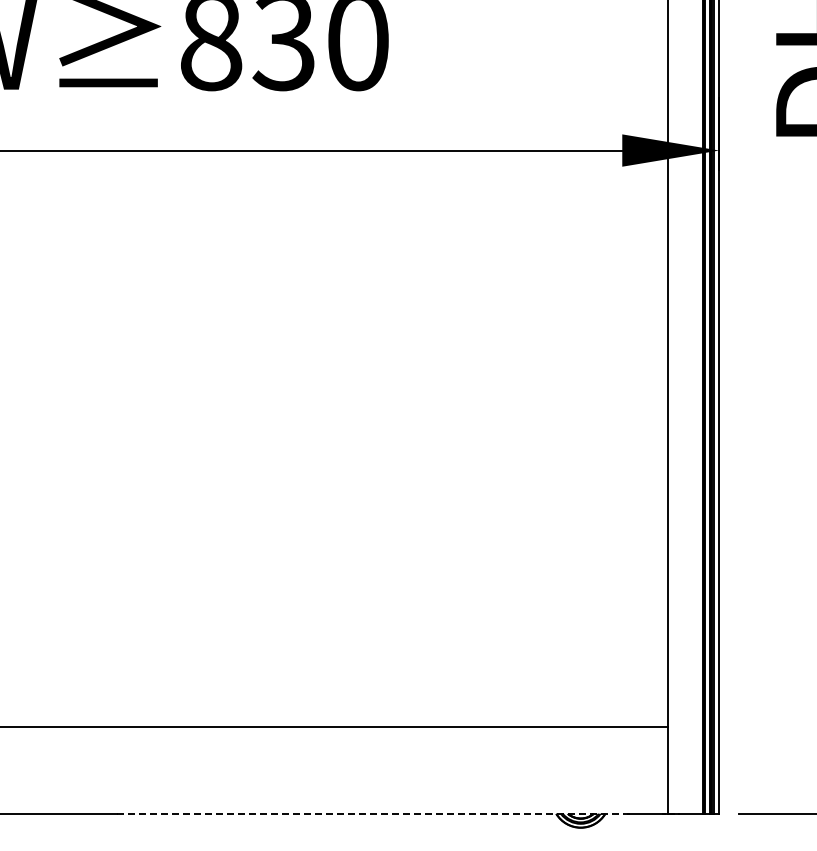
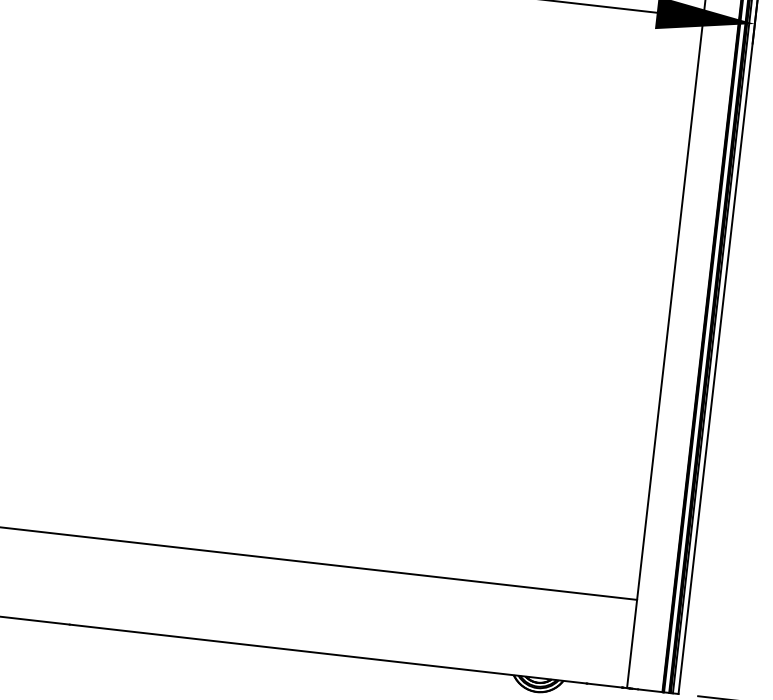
line: (372, 813) -> (328, 653), dashed -> solid

